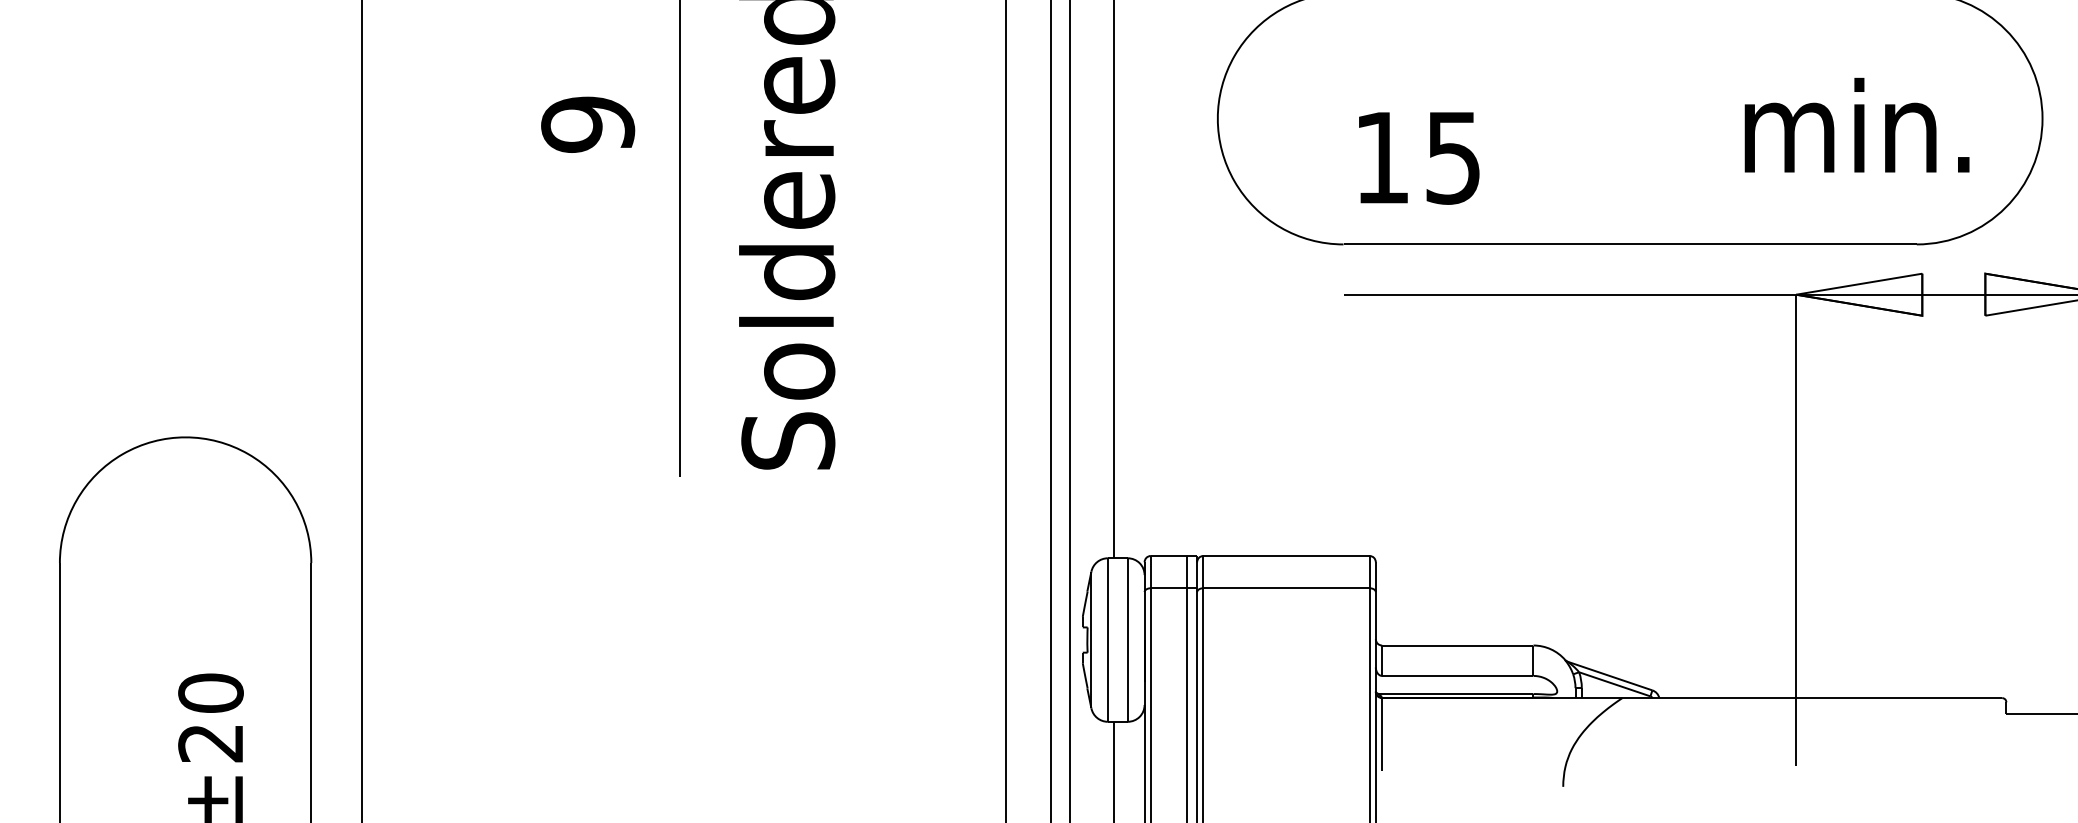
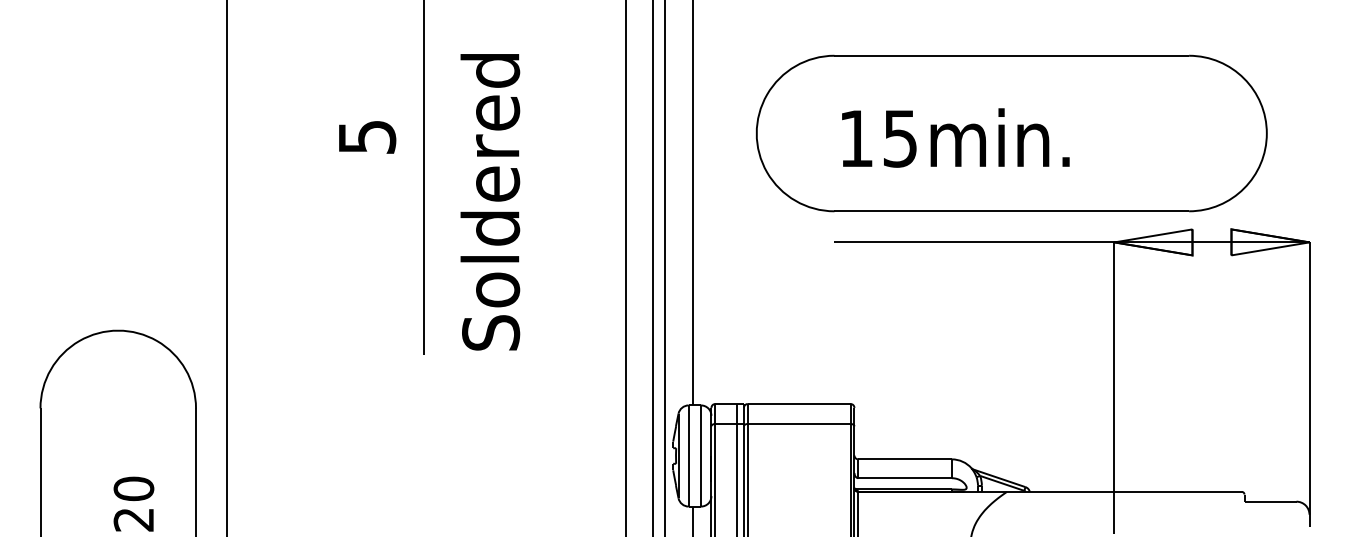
text: (588, 125) -> (367, 137), 9 -> 5
text: (1856, 125) -> (999, 137), moved
text: (1419, 157) -> (879, 138), moved

